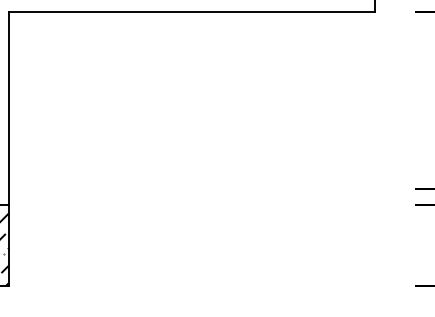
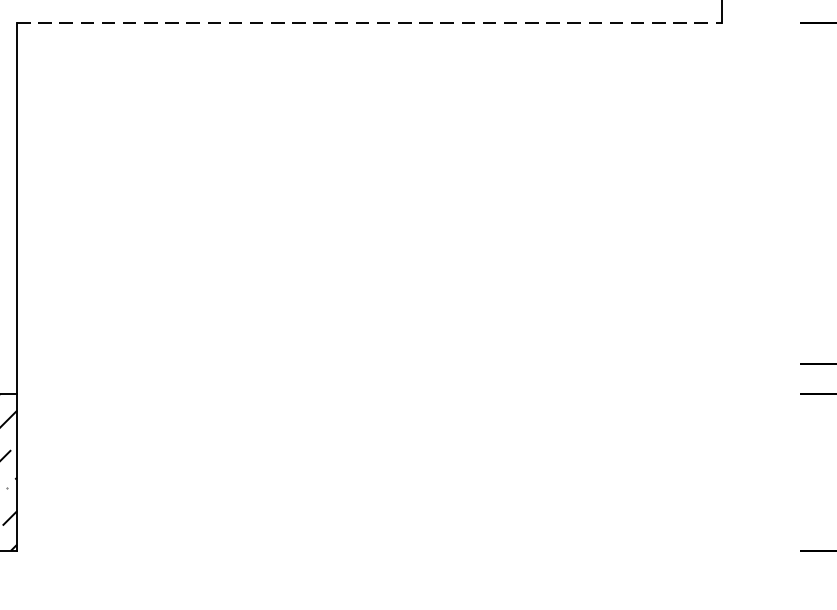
line: (192, 11) -> (370, 22), solid -> dashed

